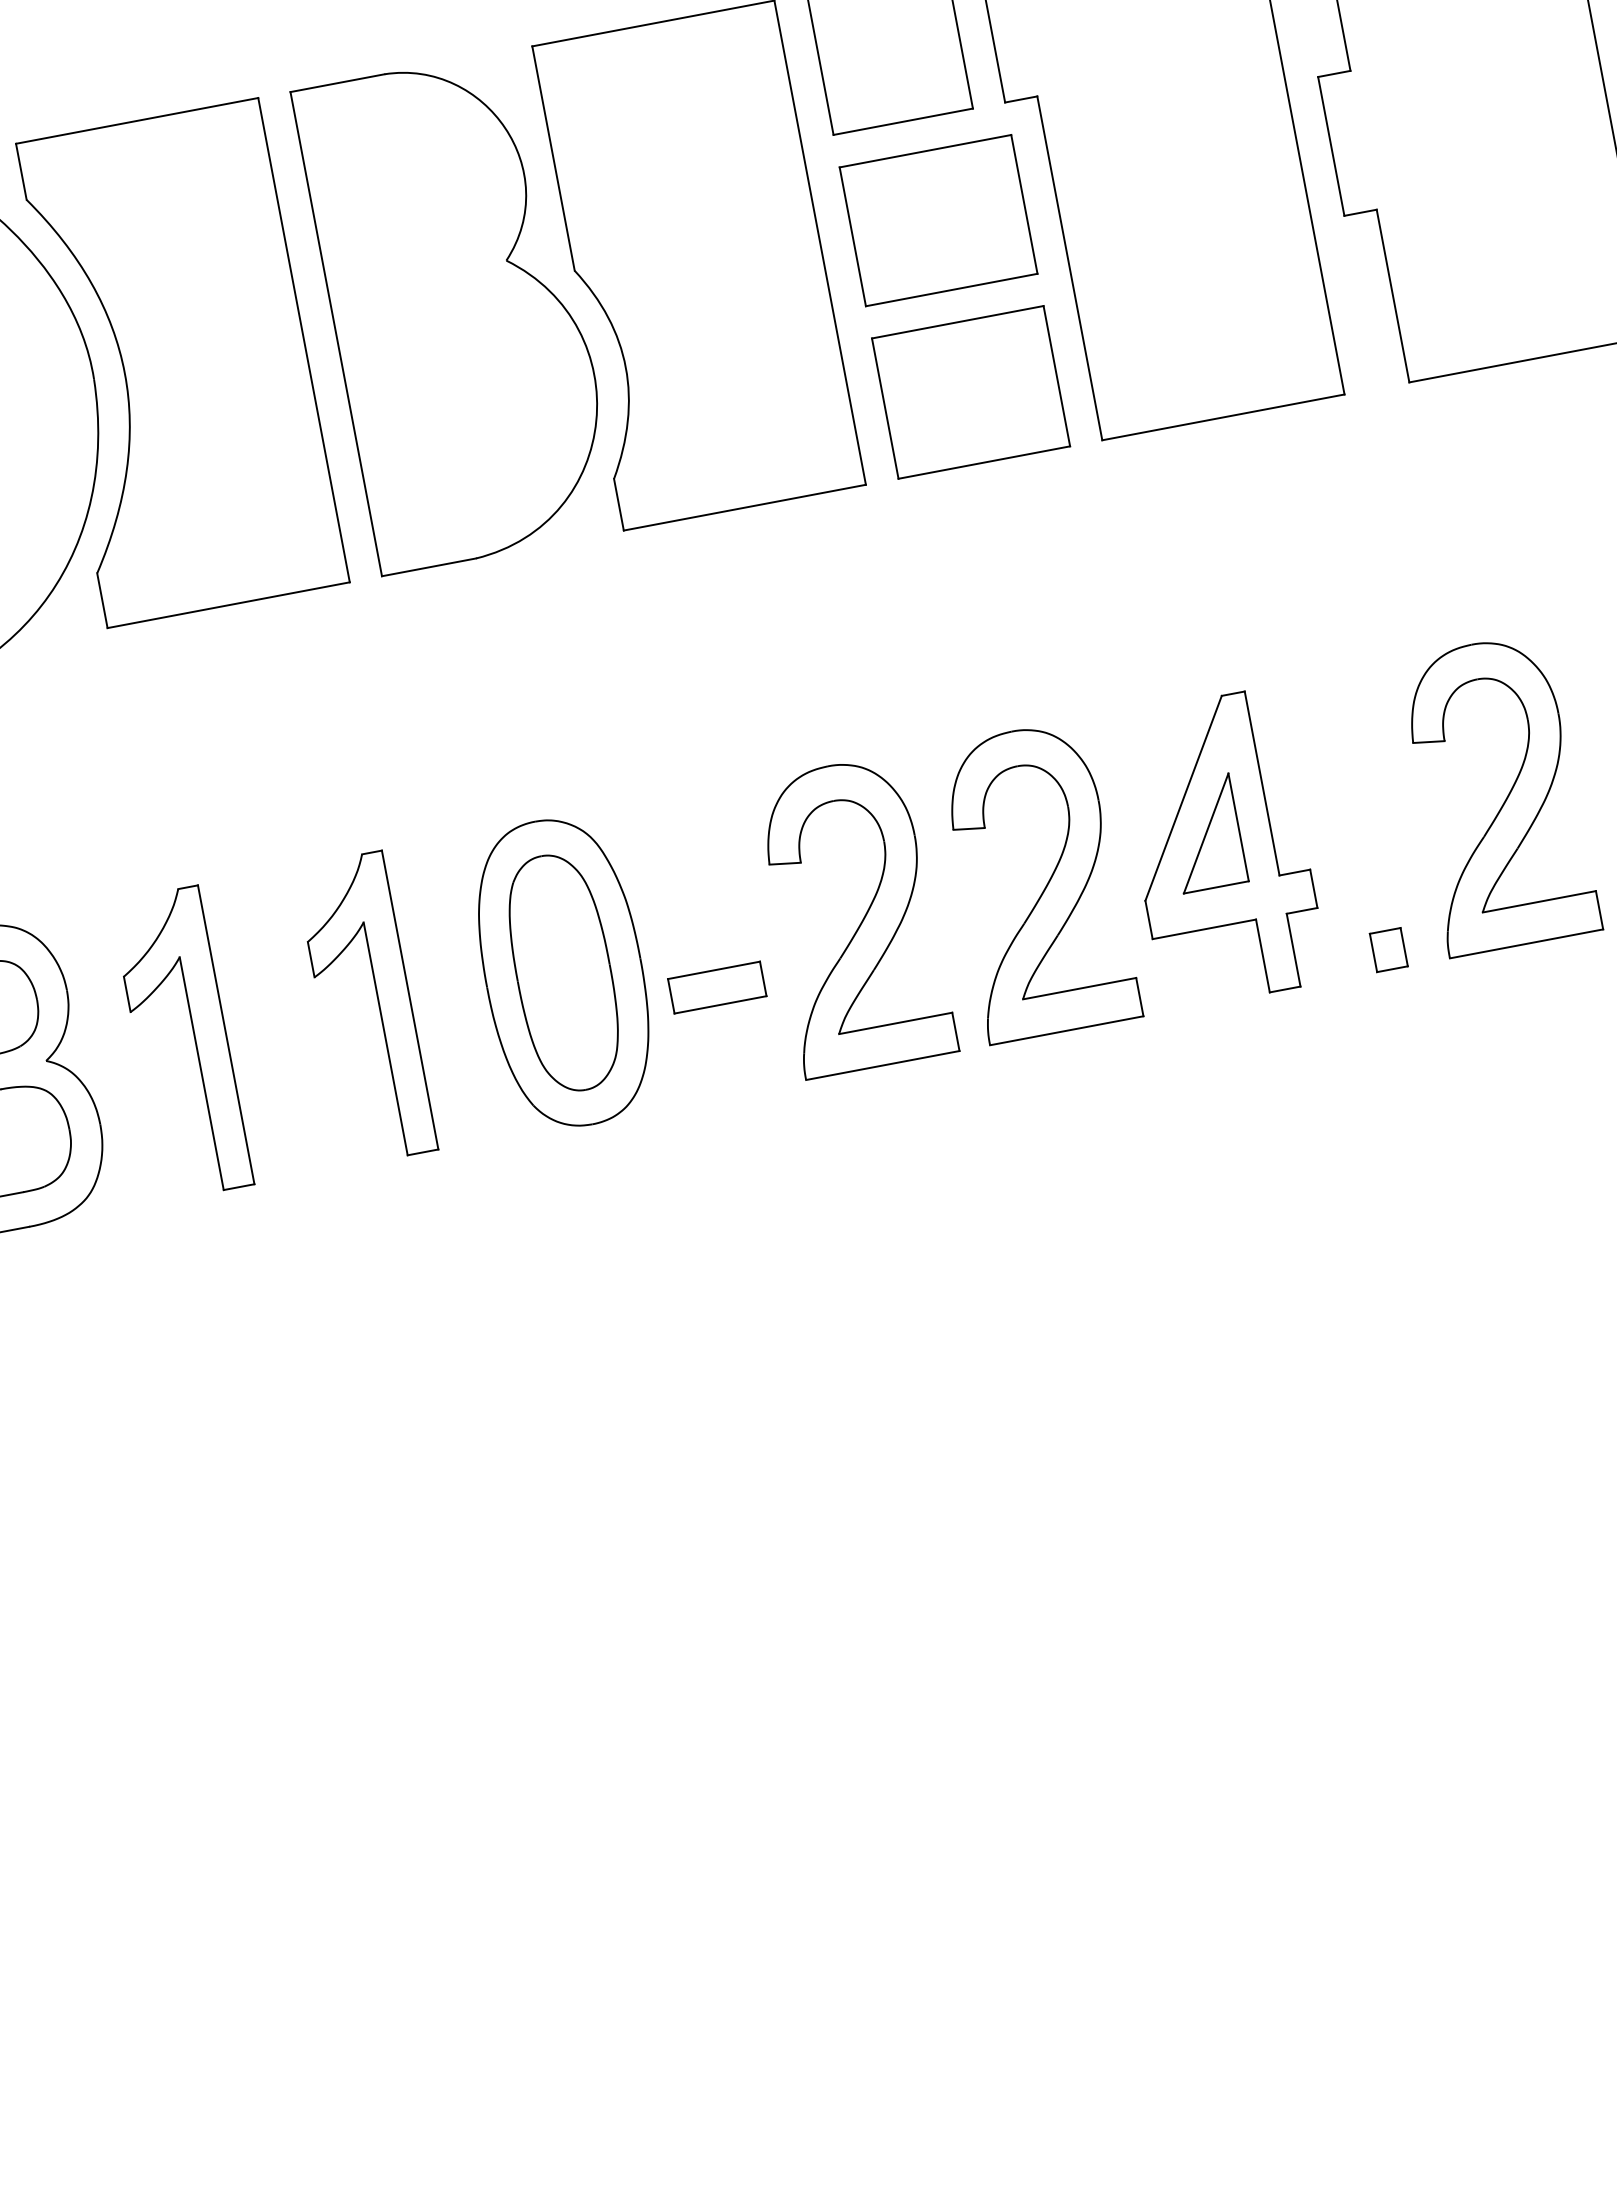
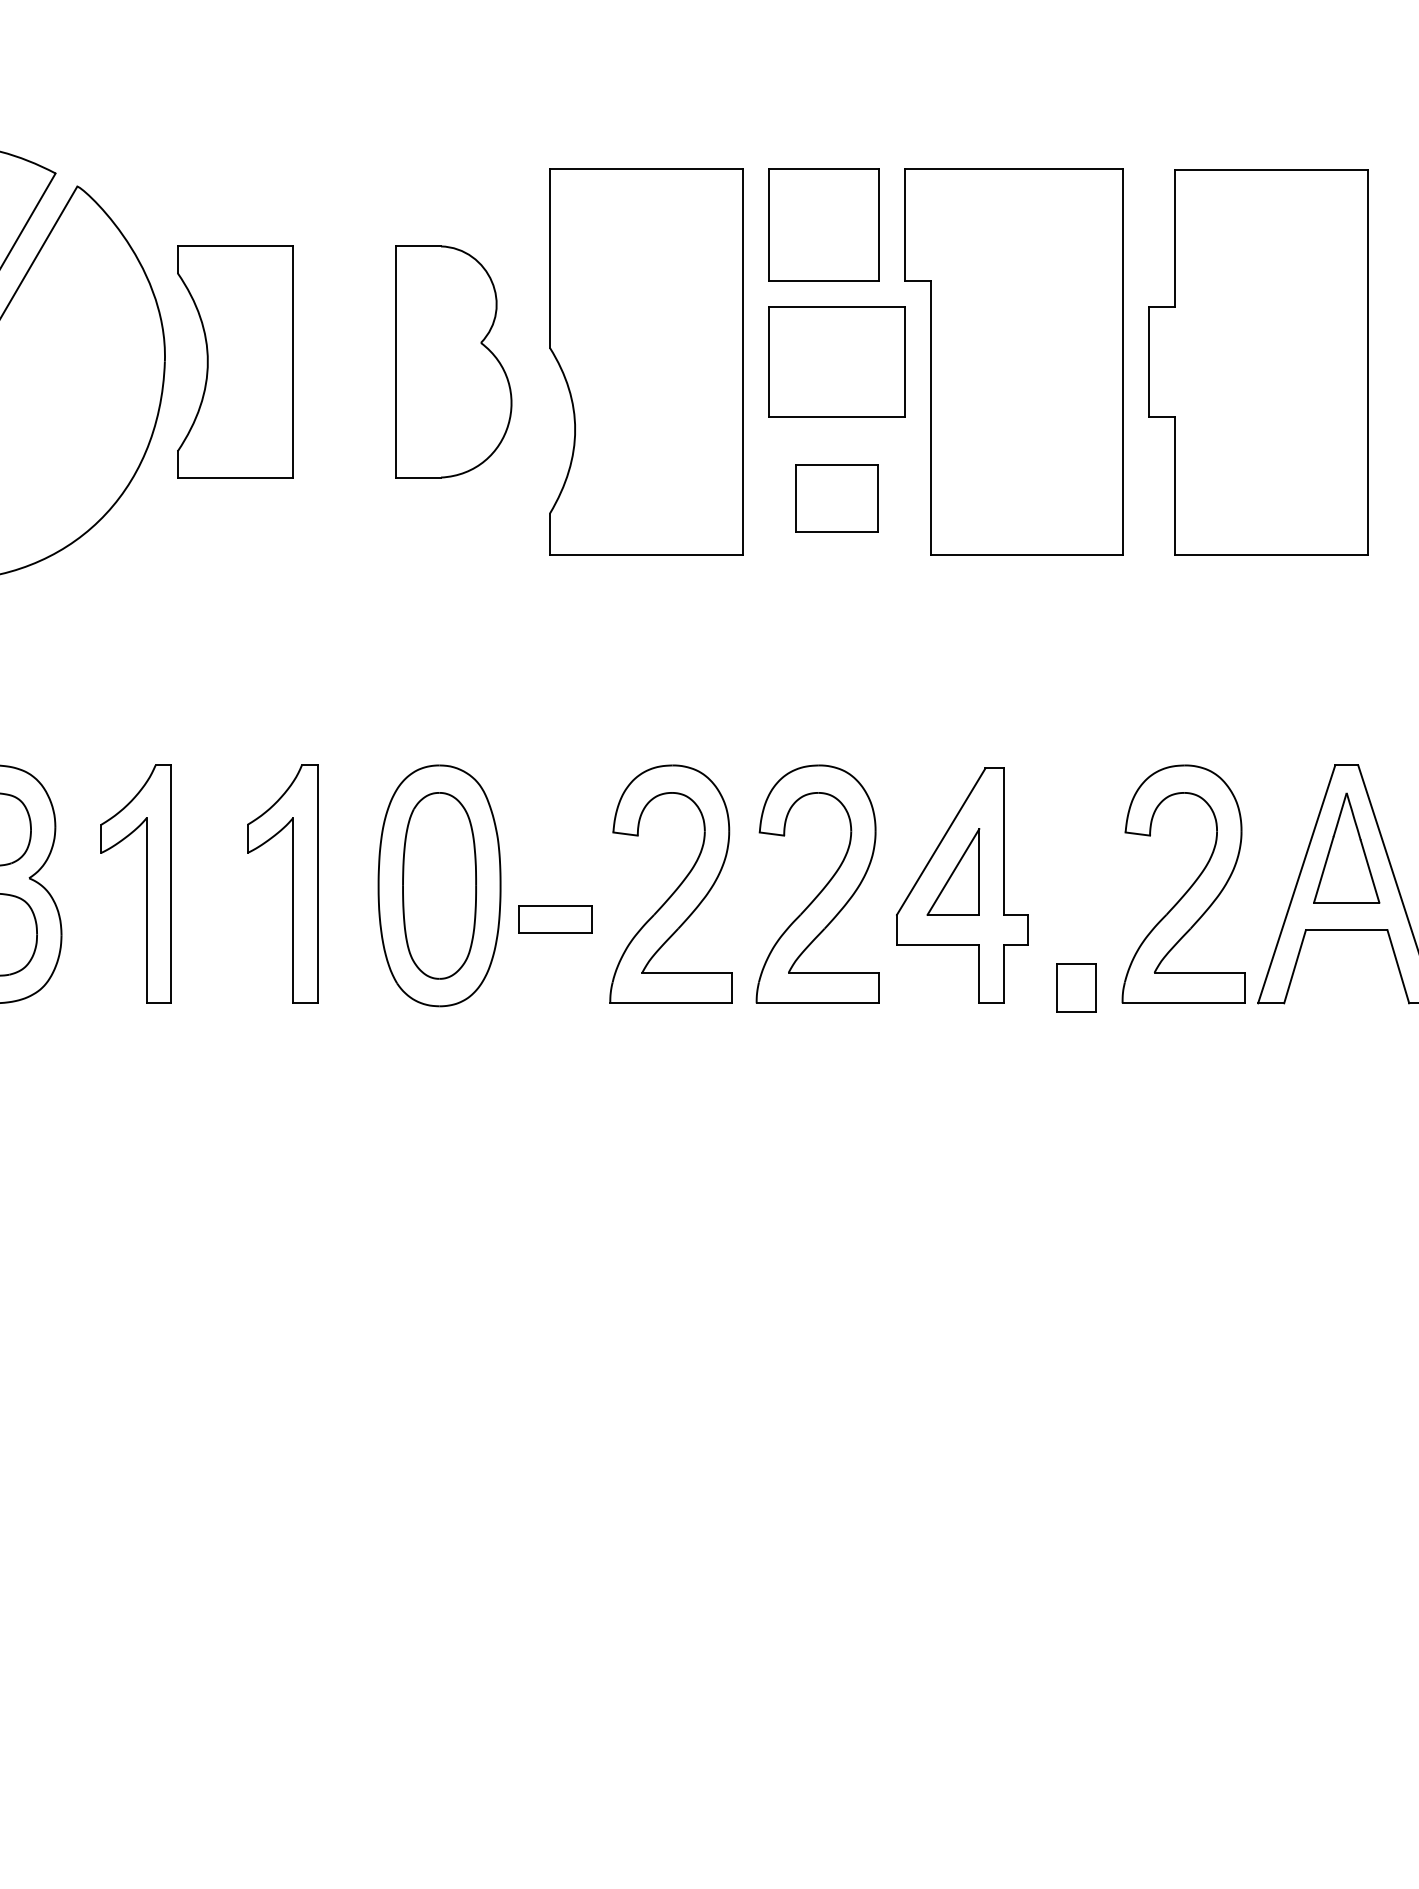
part: (456, 310) -> (453, 361), size x0.6
part: (182, 362) -> (235, 361), size x0.6
part: (970, 391) -> (836, 498), size x0.6
part: (1388, 949) -> (1076, 987), size x1.6

